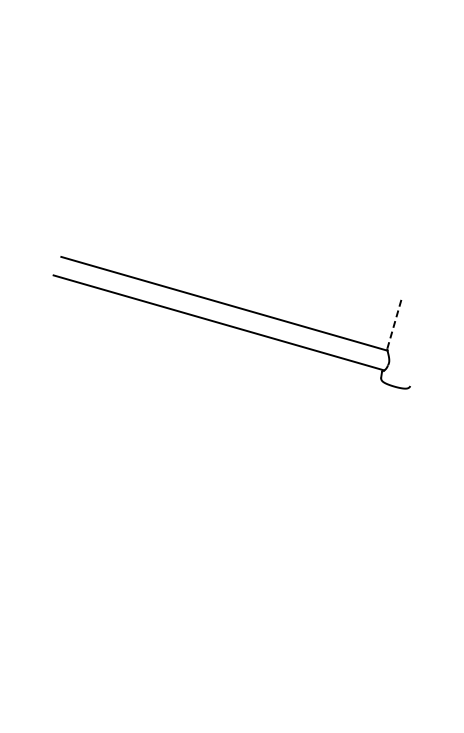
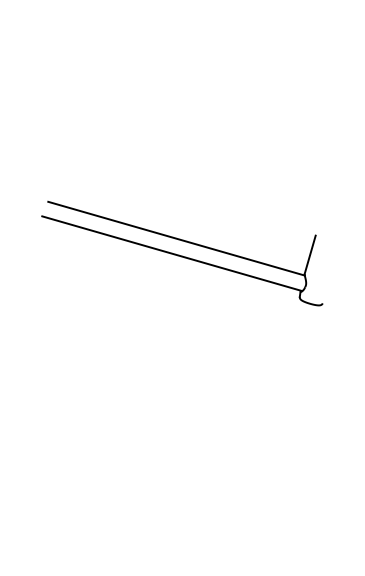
line: (394, 324) -> (310, 254), dashed -> solid

